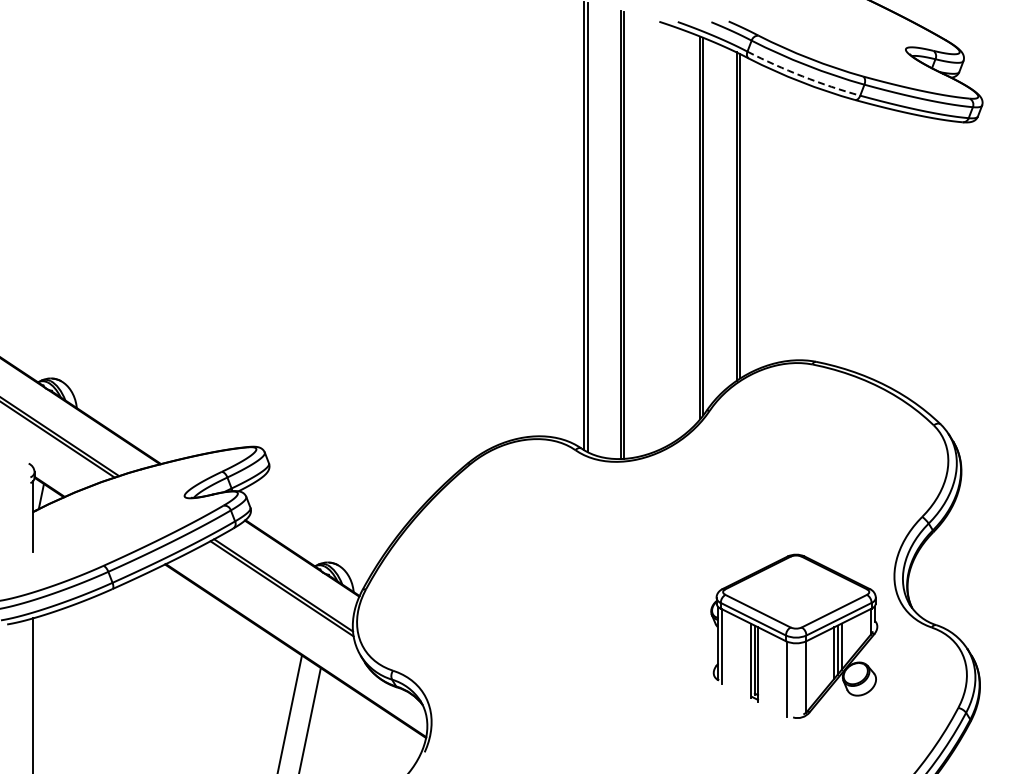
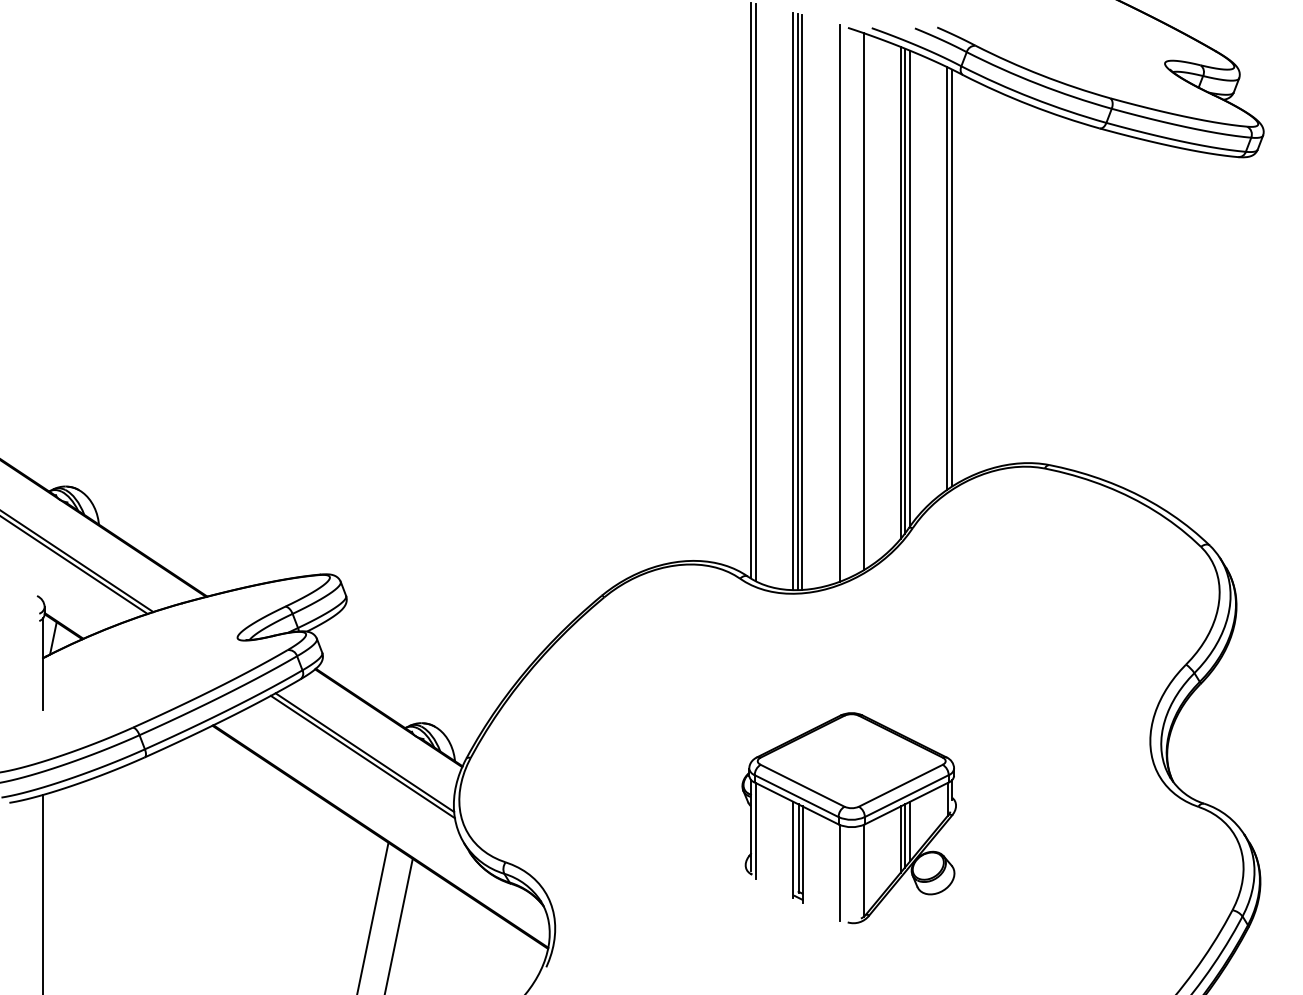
arc: (802, 76) -> (1032, 98), dashed -> solid
line: (707, 224) -> (909, 288), added
line: (616, 234) -> (792, 301), added
line: (671, 234) -> (863, 301), added
line: (652, 235) -> (839, 302), added
part: (794, 635) -> (849, 817), moved

